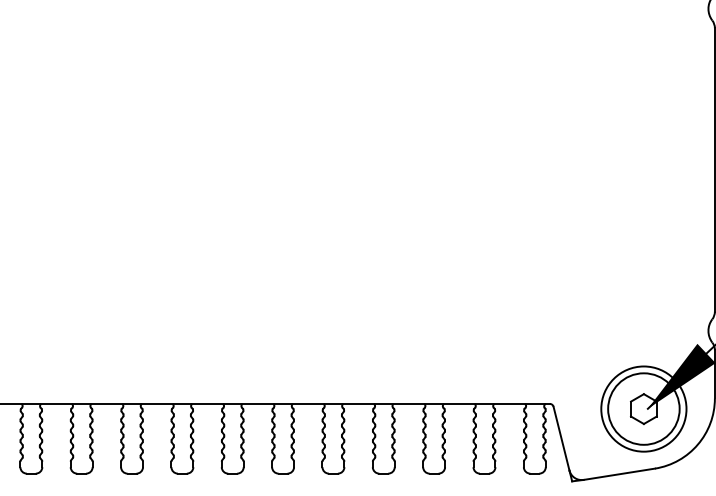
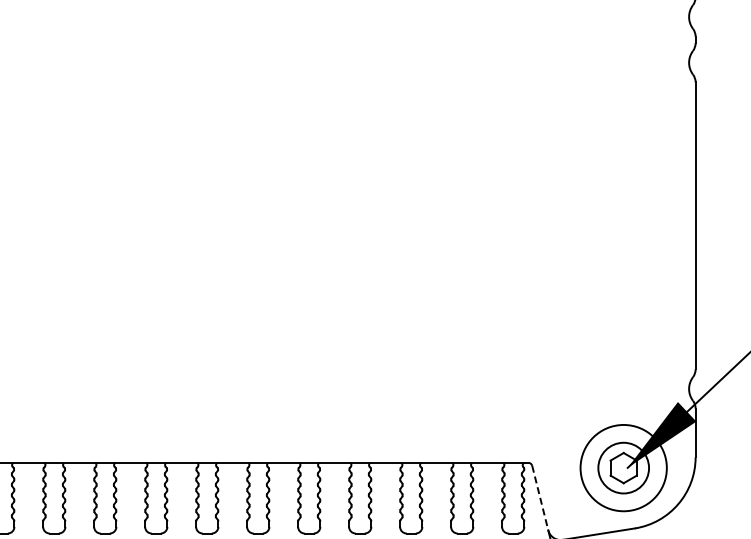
circle: (643, 408) -> (623, 467), size x0.7
line: (561, 439) -> (540, 498), solid -> dashed

